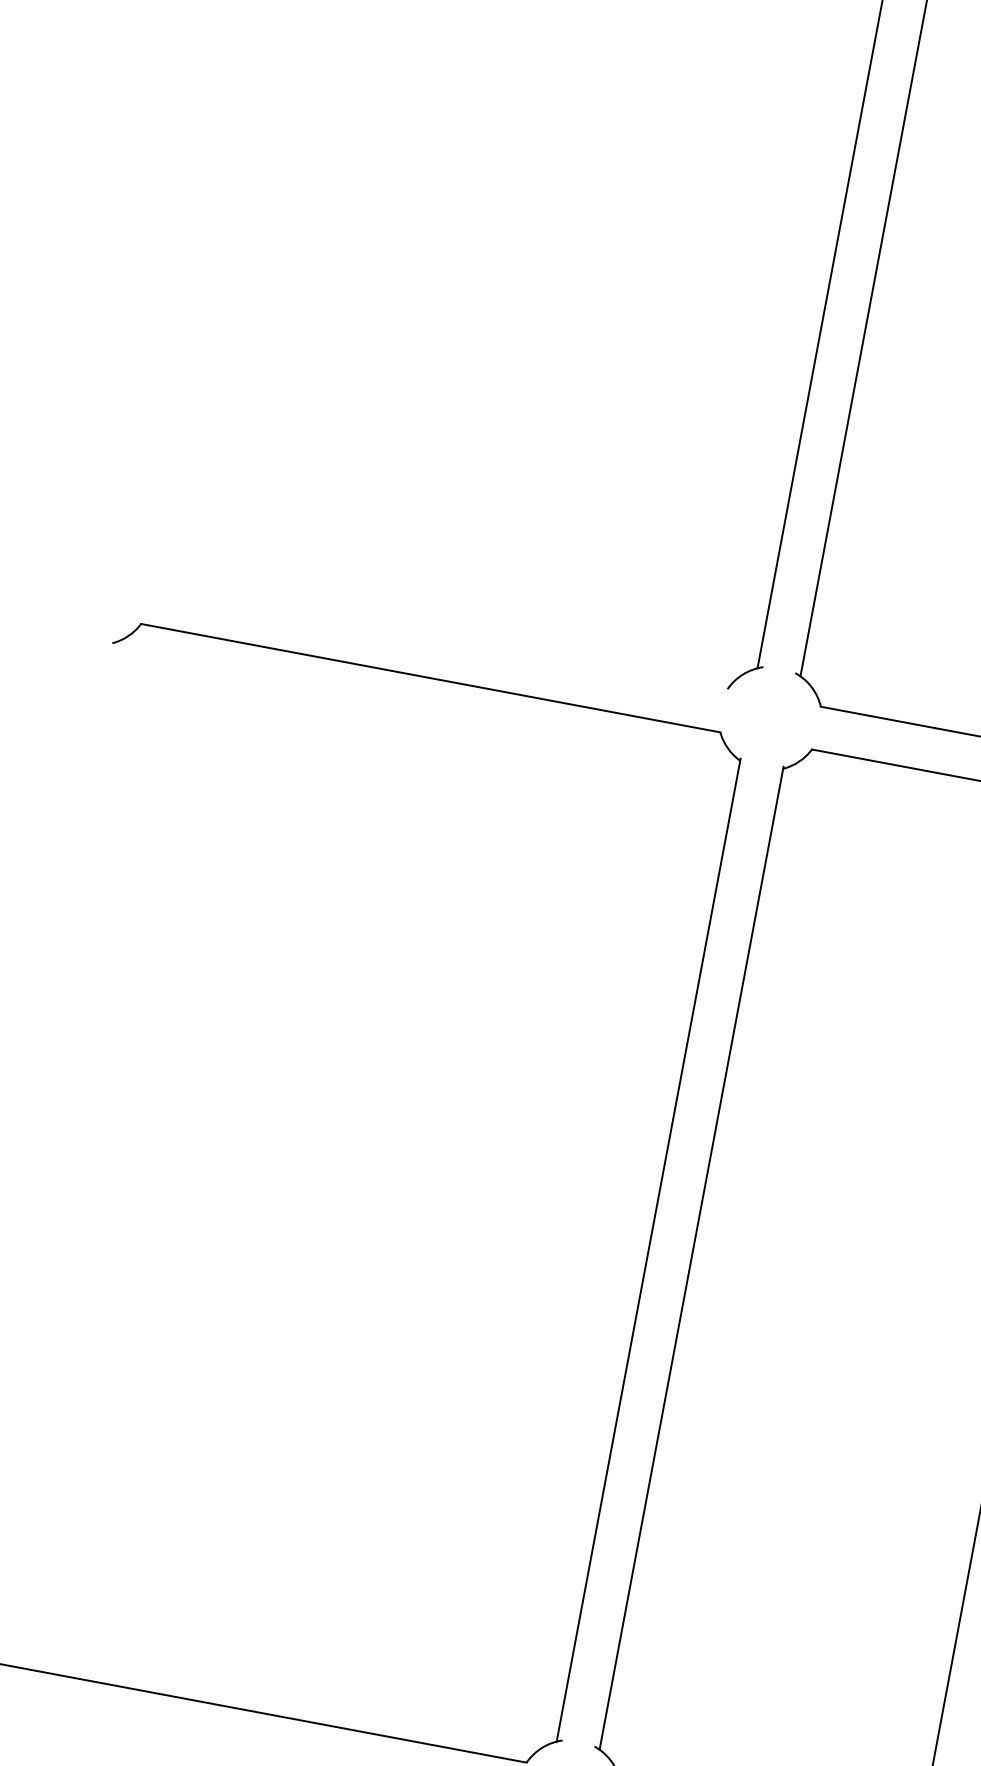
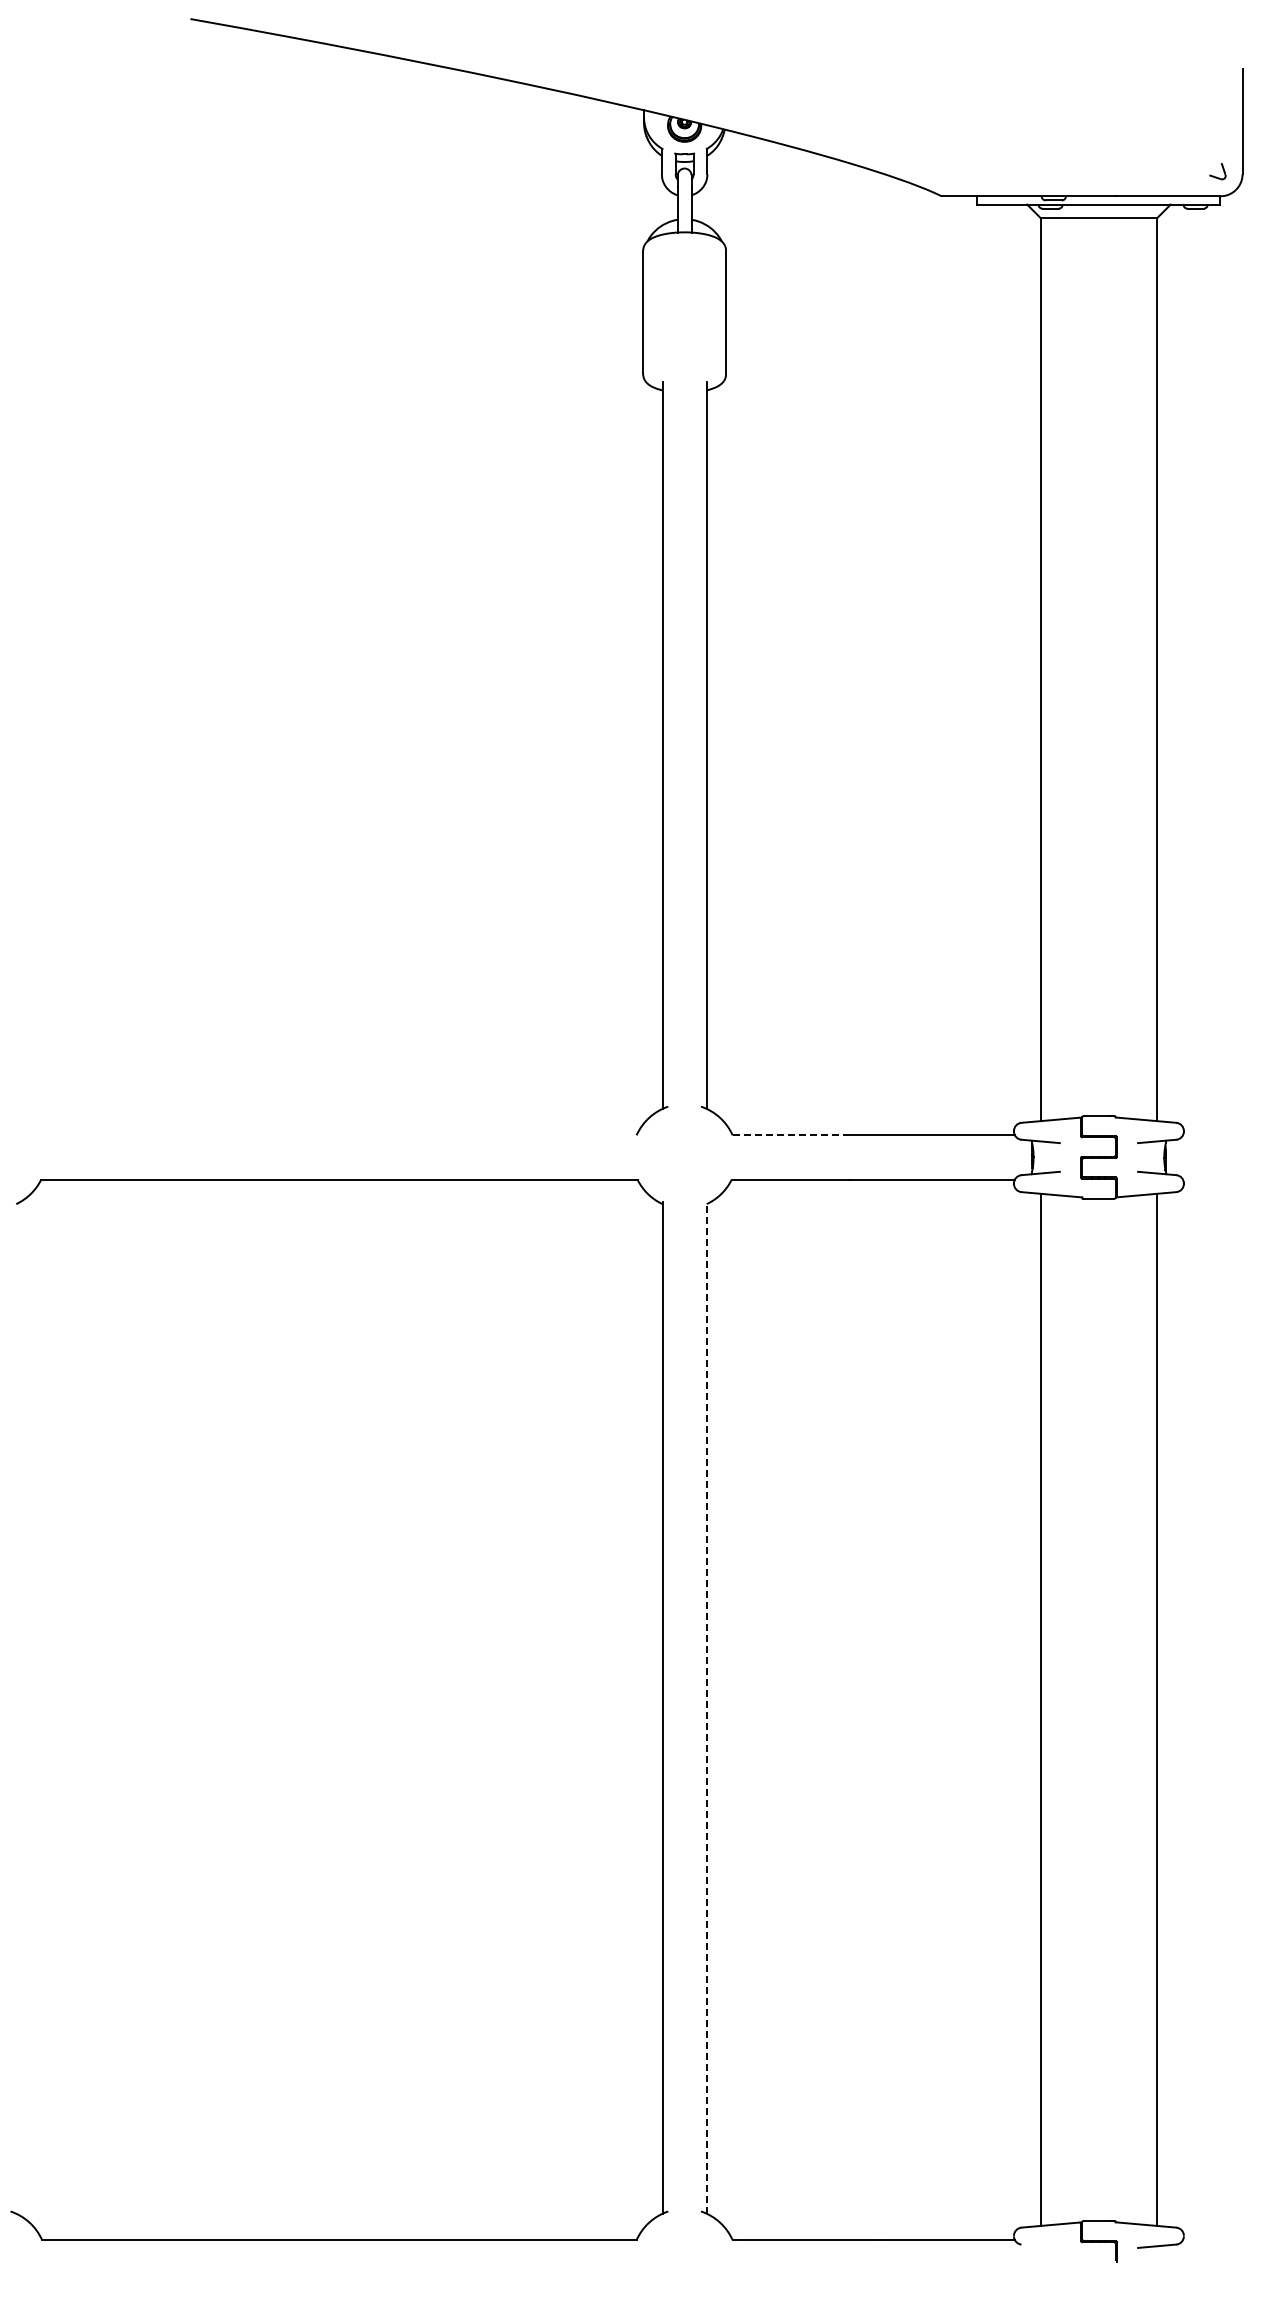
line: (877, 717) -> (791, 1135), solid -> dashed
line: (691, 1257) -> (706, 1707), solid -> dashed

